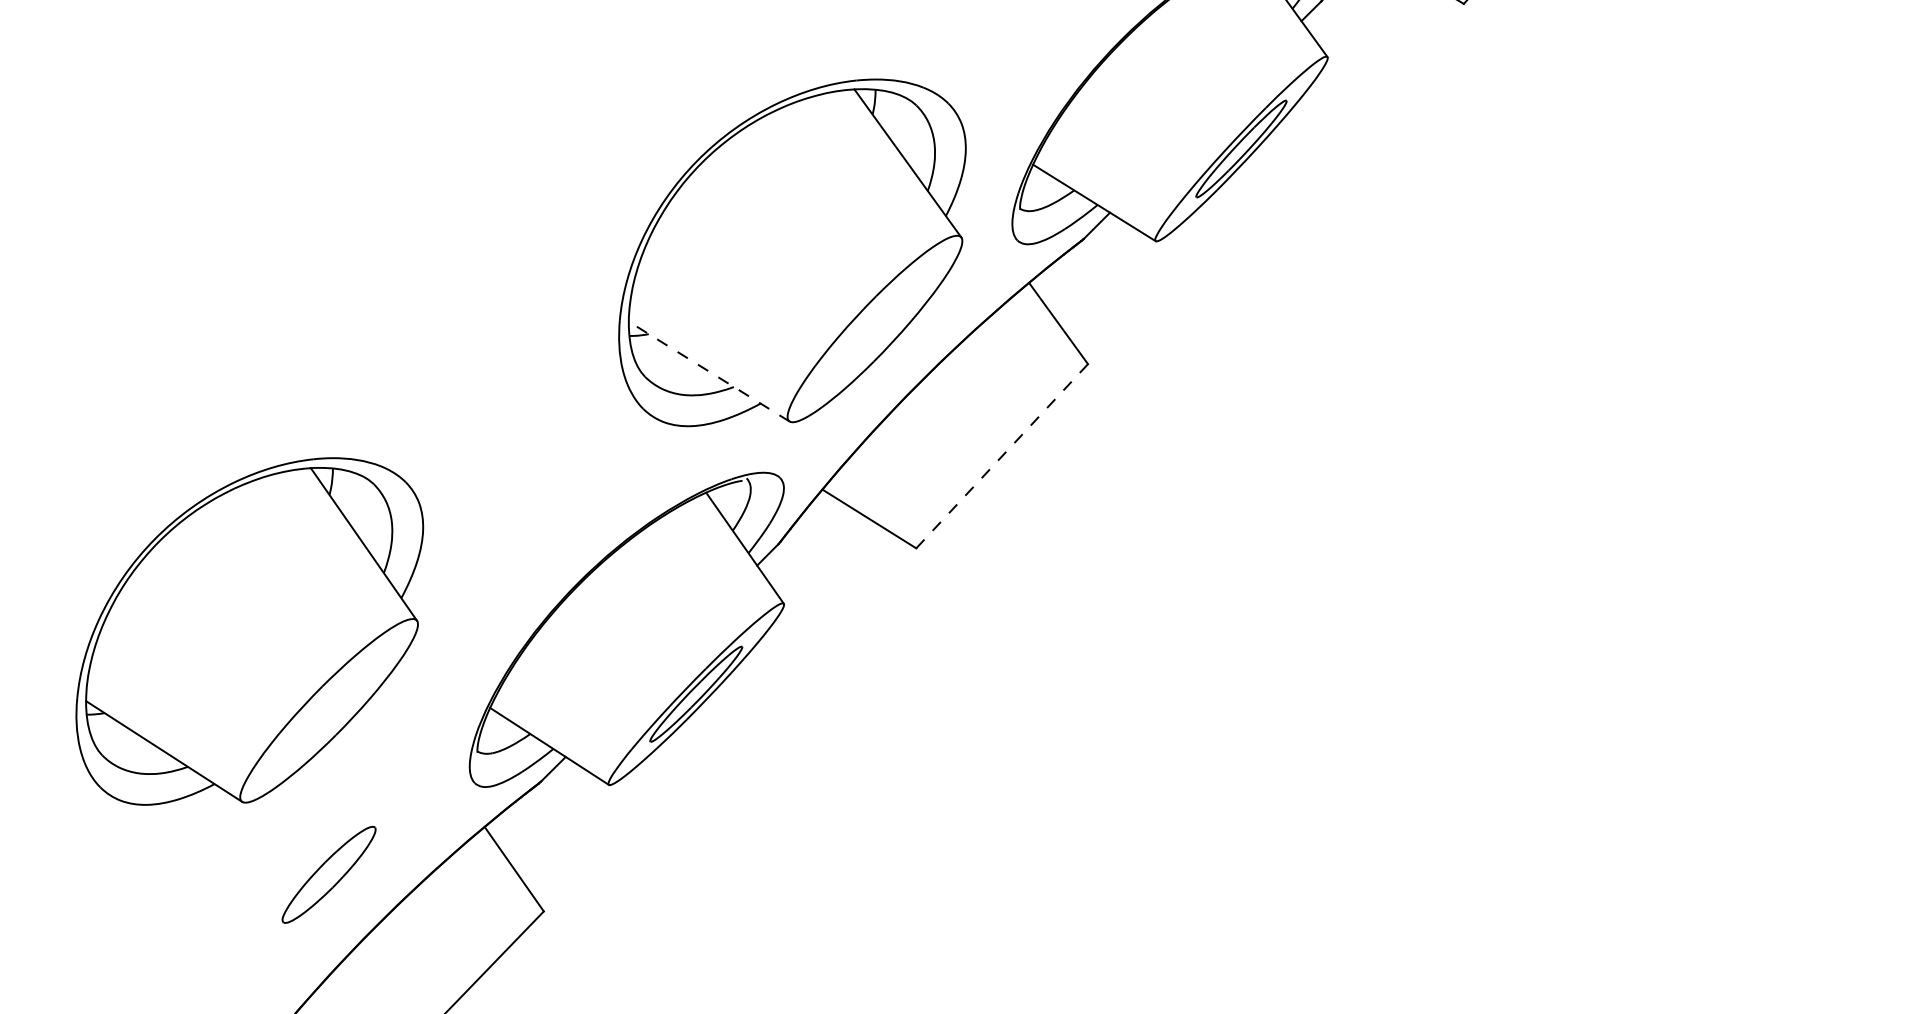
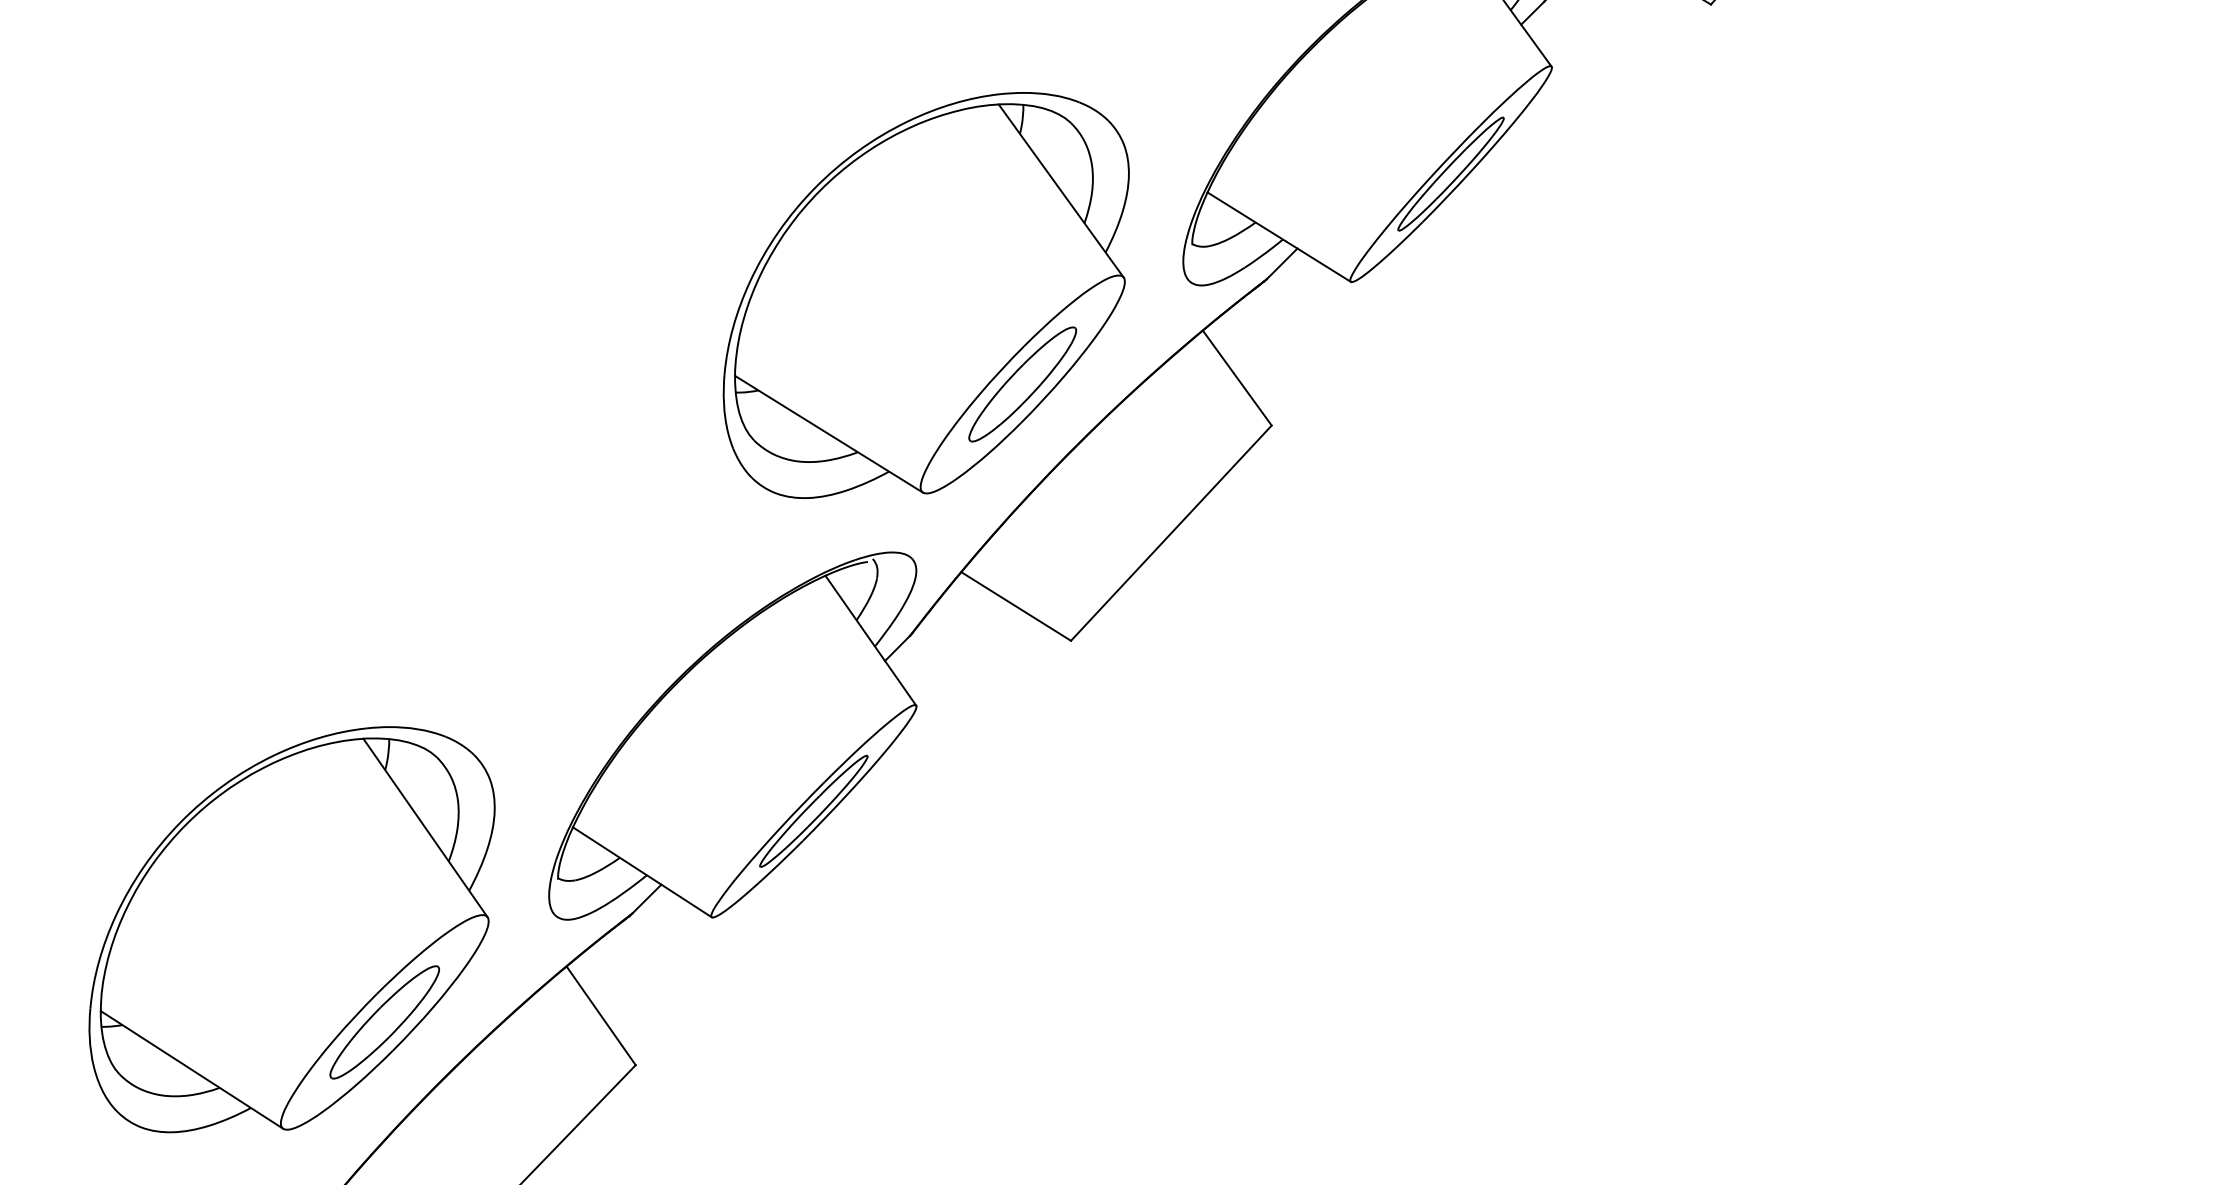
part: (874, 328) -> (1022, 383), added
line: (709, 371) -> (829, 434), dashed -> solid
line: (1002, 456) -> (1171, 533), dashed -> solid
part: (249, 631) -> (291, 929), moved

